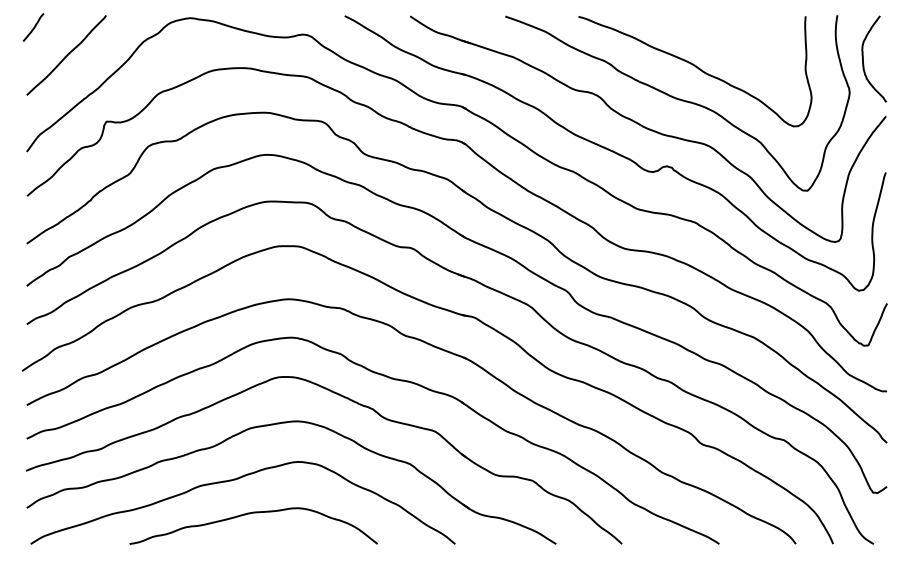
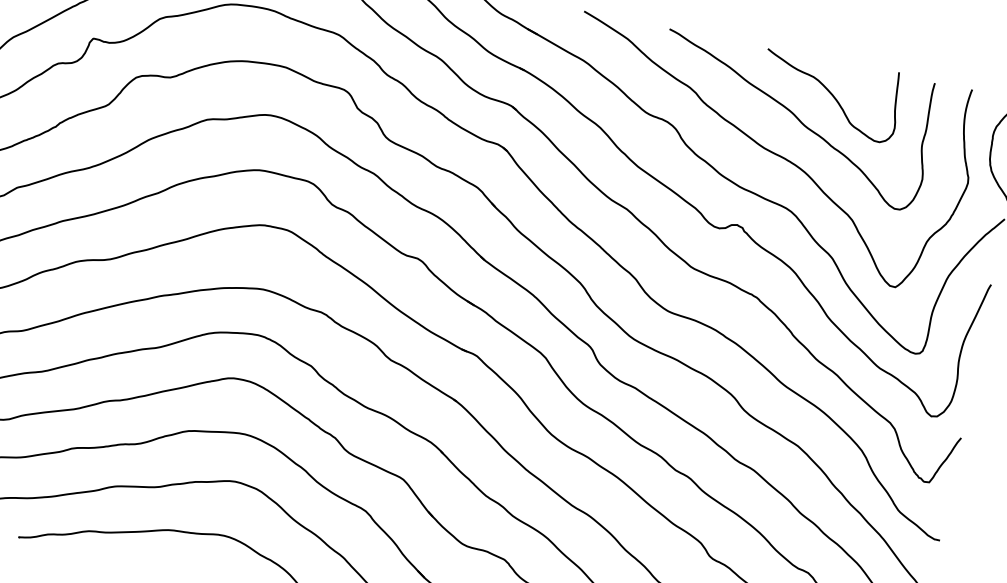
curve: (721, 43) -> (830, 94), added

